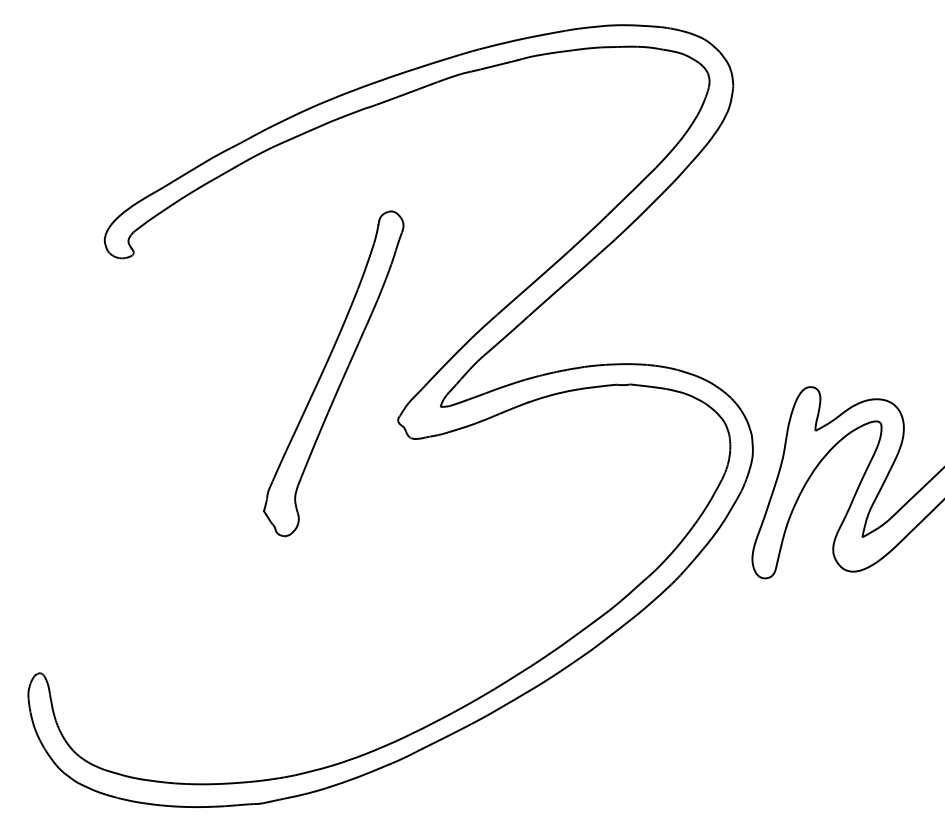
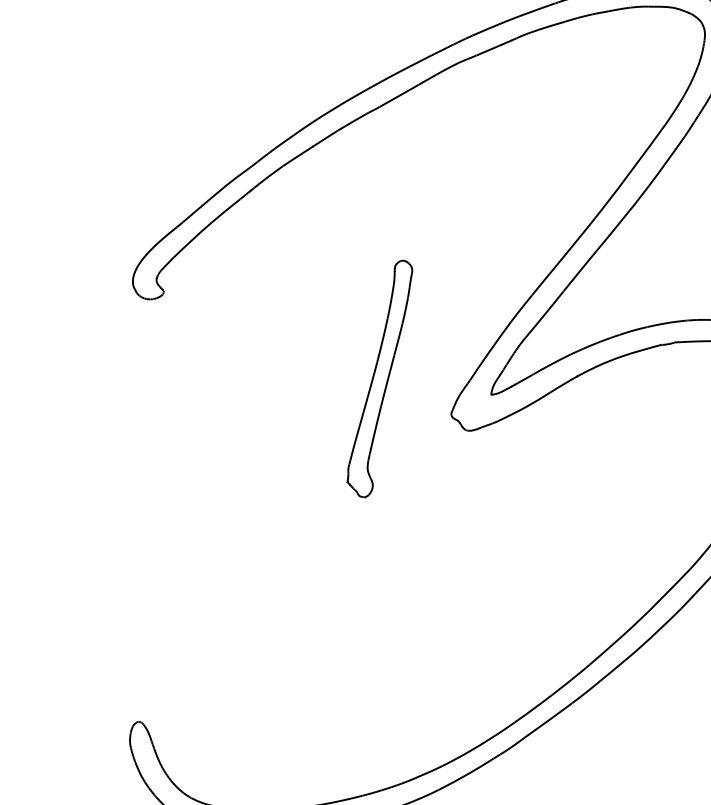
part: (333, 373) -> (380, 379), size x0.7

